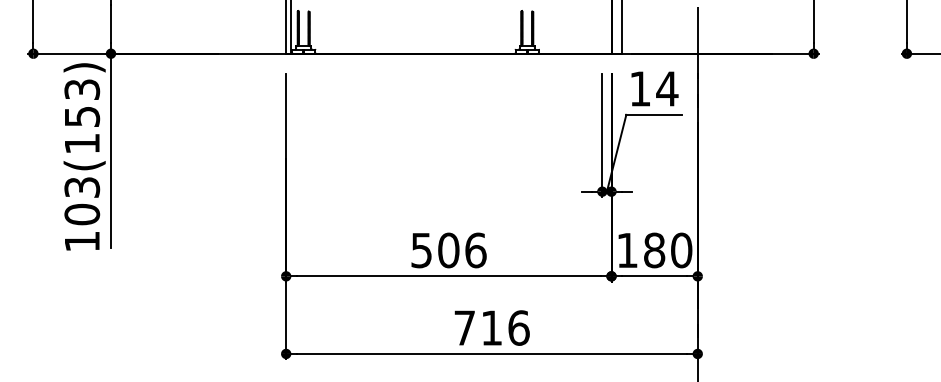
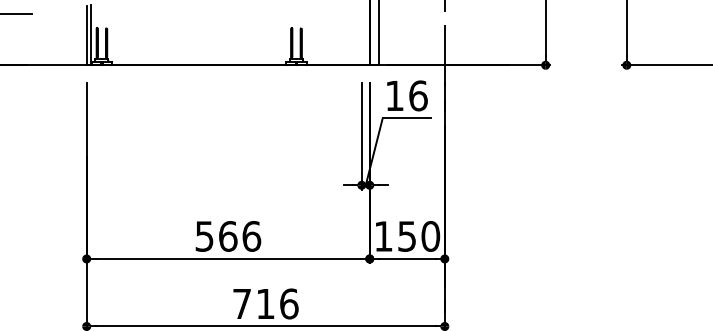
text: (667, 88) -> (418, 95), 14 -> 16
text: (448, 250) -> (227, 236), 506 -> 566
text: (654, 250) -> (407, 236), 180 -> 150

